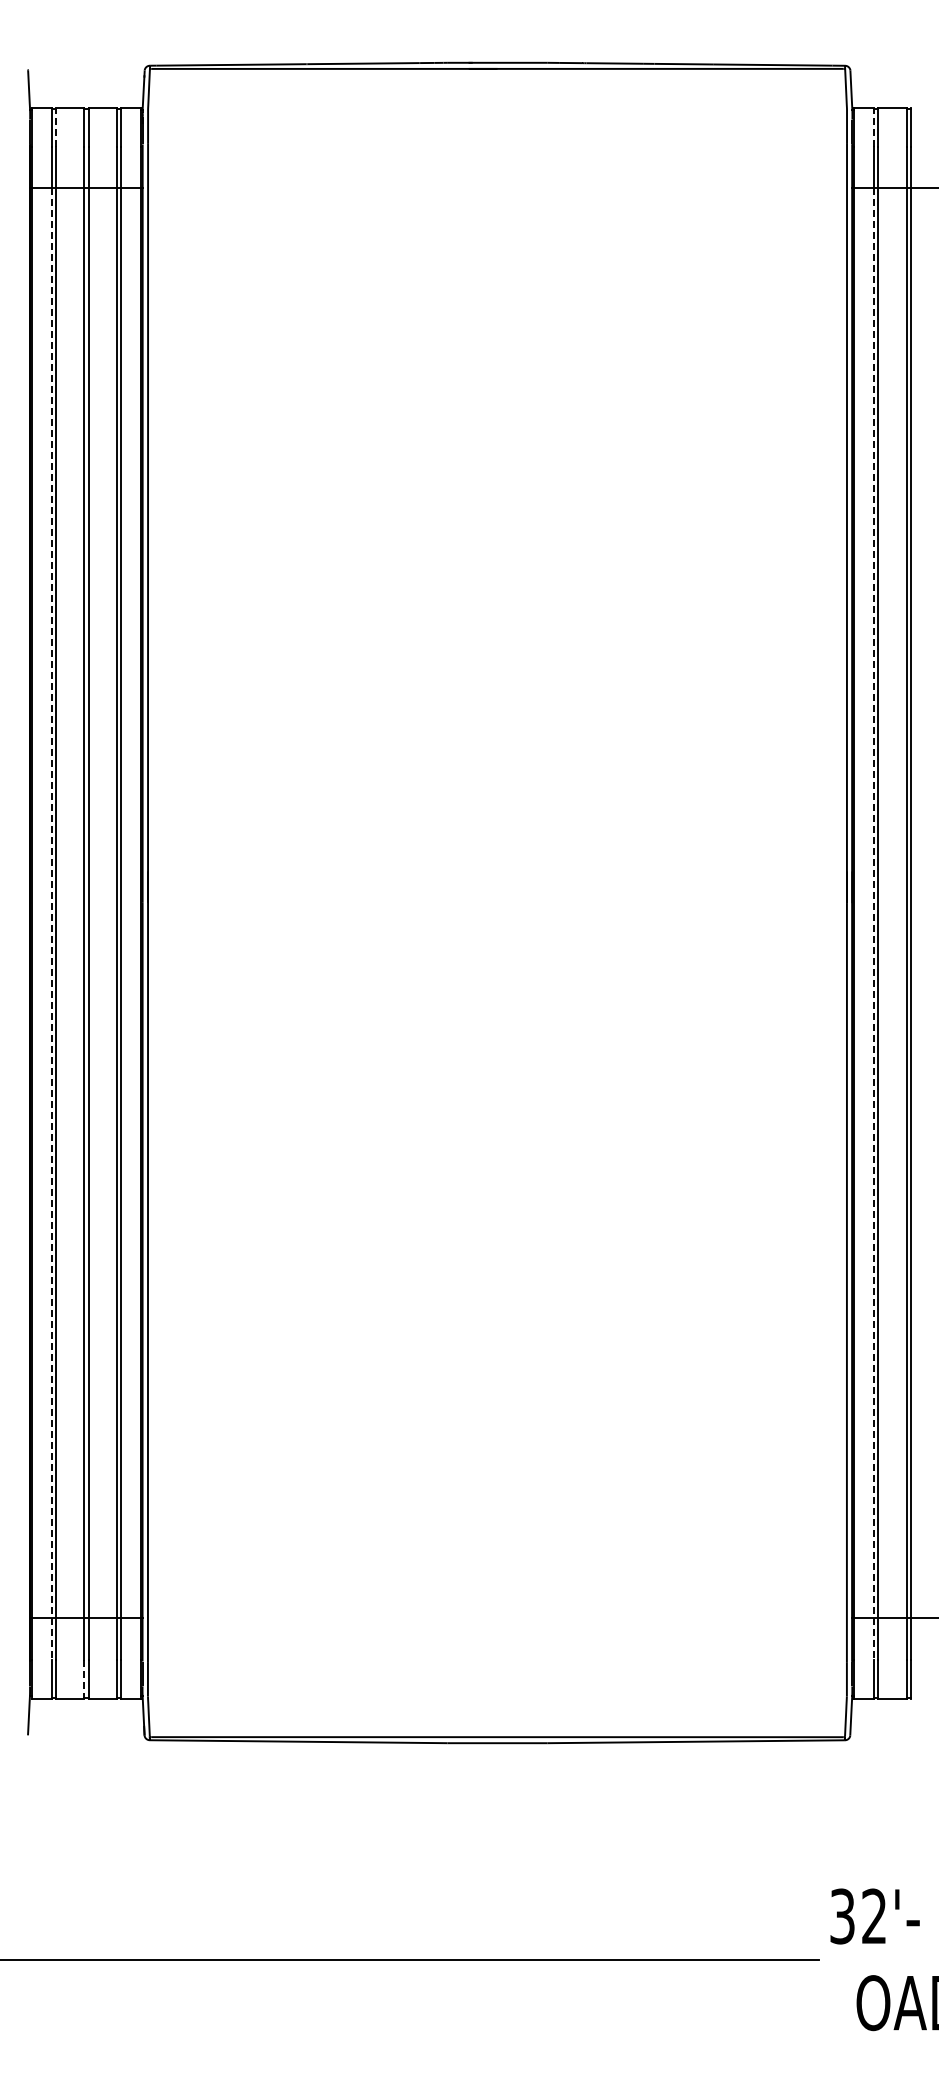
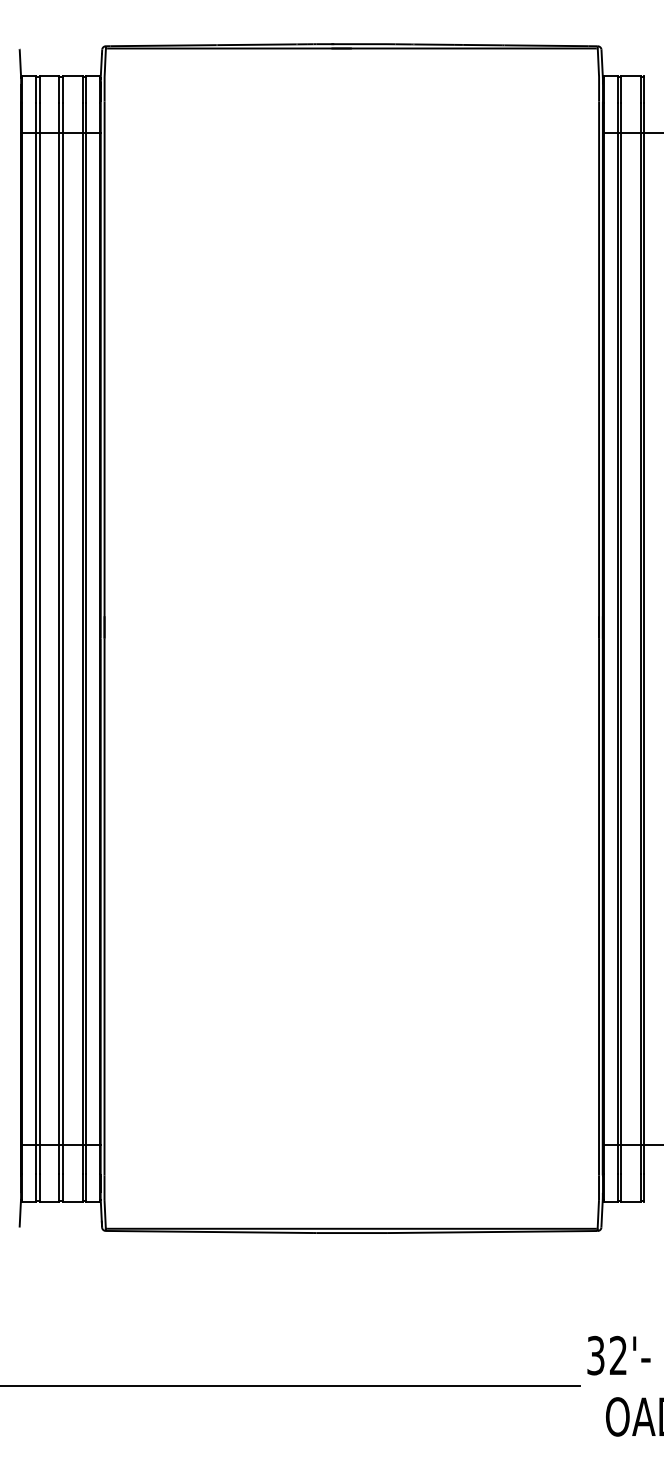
line: (56, 127) -> (39, 89), dashed -> solid
line: (873, 127) -> (617, 89), dashed -> solid
line: (51, 924) -> (36, 653), dashed -> solid
line: (873, 924) -> (617, 653), dashed -> solid
line: (84, 1679) -> (59, 1187), dashed -> solid

